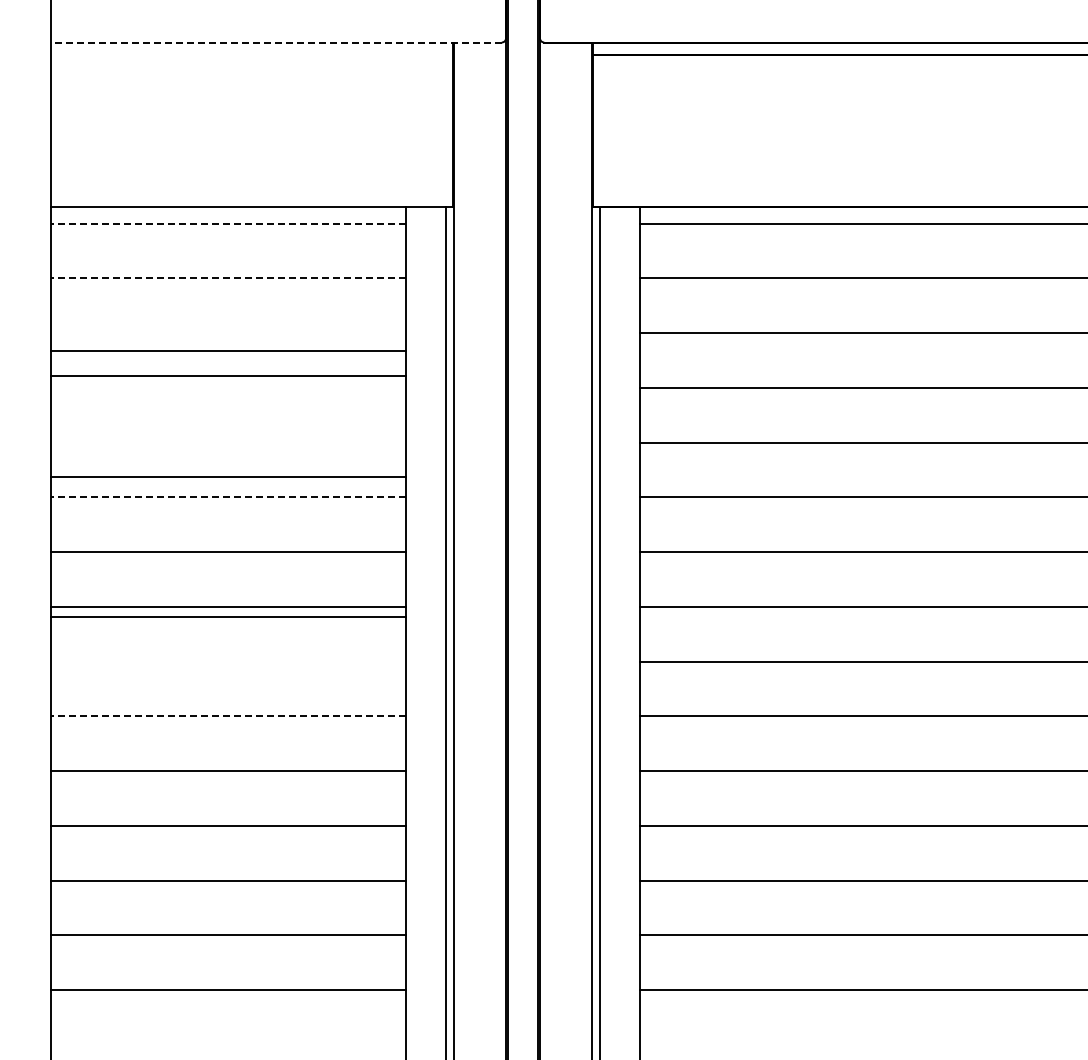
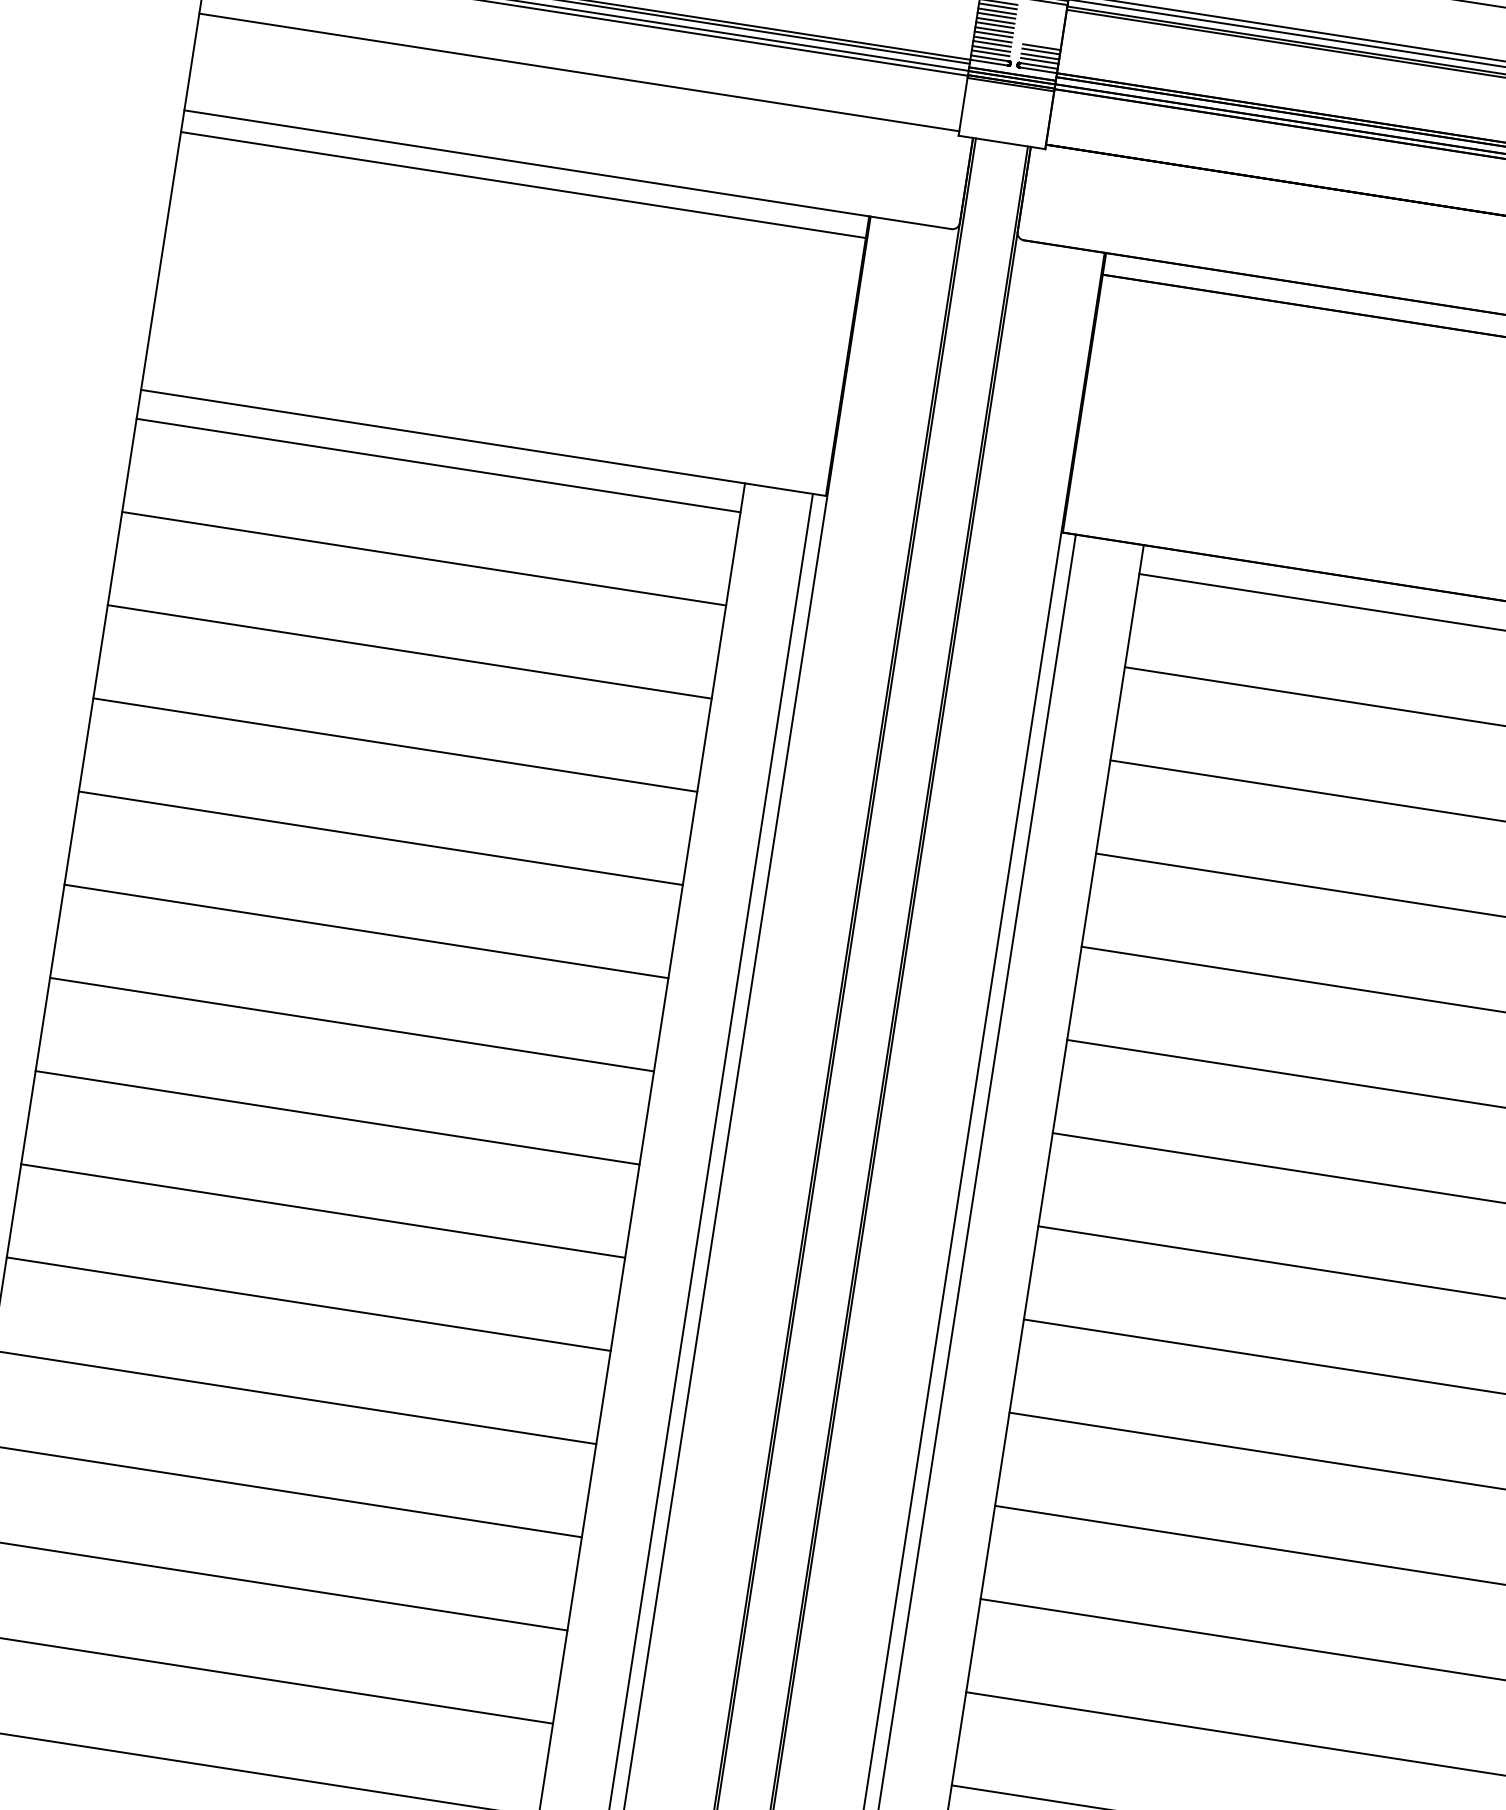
line: (275, 42) -> (566, 169), dashed -> solid
line: (252, 55) -> (523, 185), added
line: (227, 223) -> (437, 464), dashed -> solid
line: (227, 278) -> (422, 558), dashed -> solid
line: (228, 350) -> (395, 744), moved
line: (228, 376) -> (409, 652), moved
line: (228, 476) -> (381, 837), moved
line: (227, 497) -> (364, 931), dashed -> solid
line: (228, 616) -> (323, 1210), moved
line: (227, 716) -> (307, 1304), dashed -> solid

